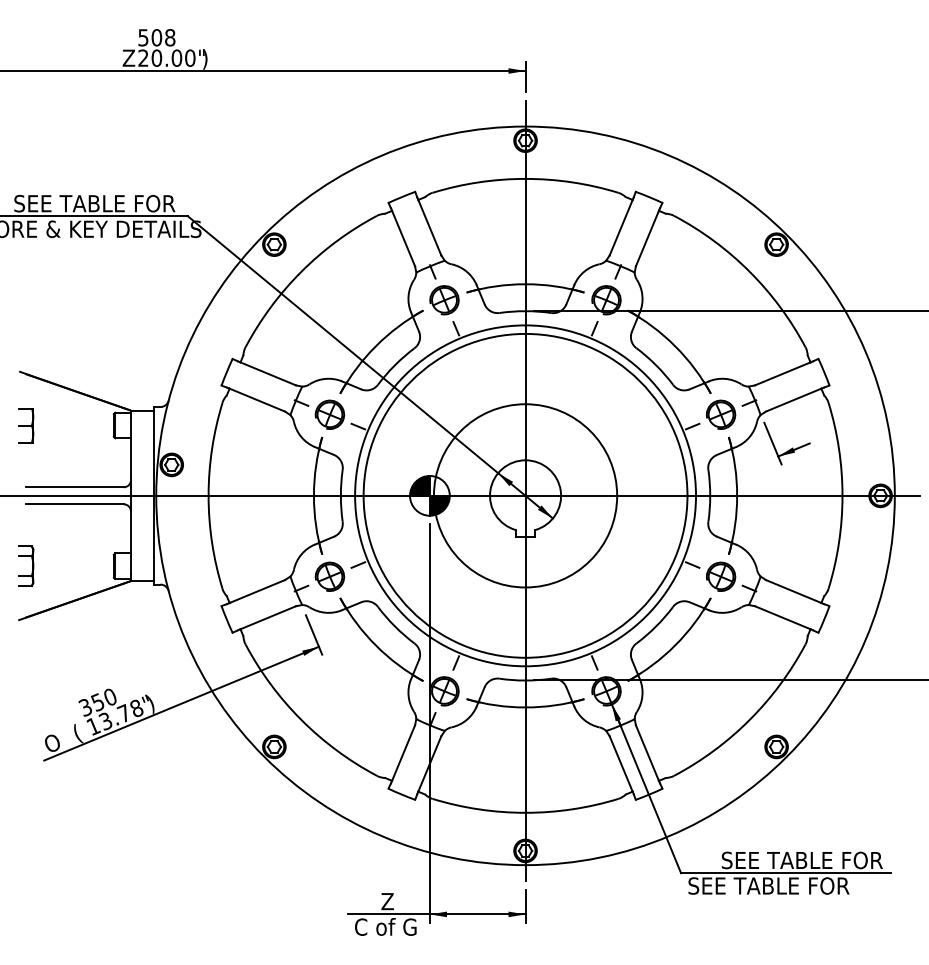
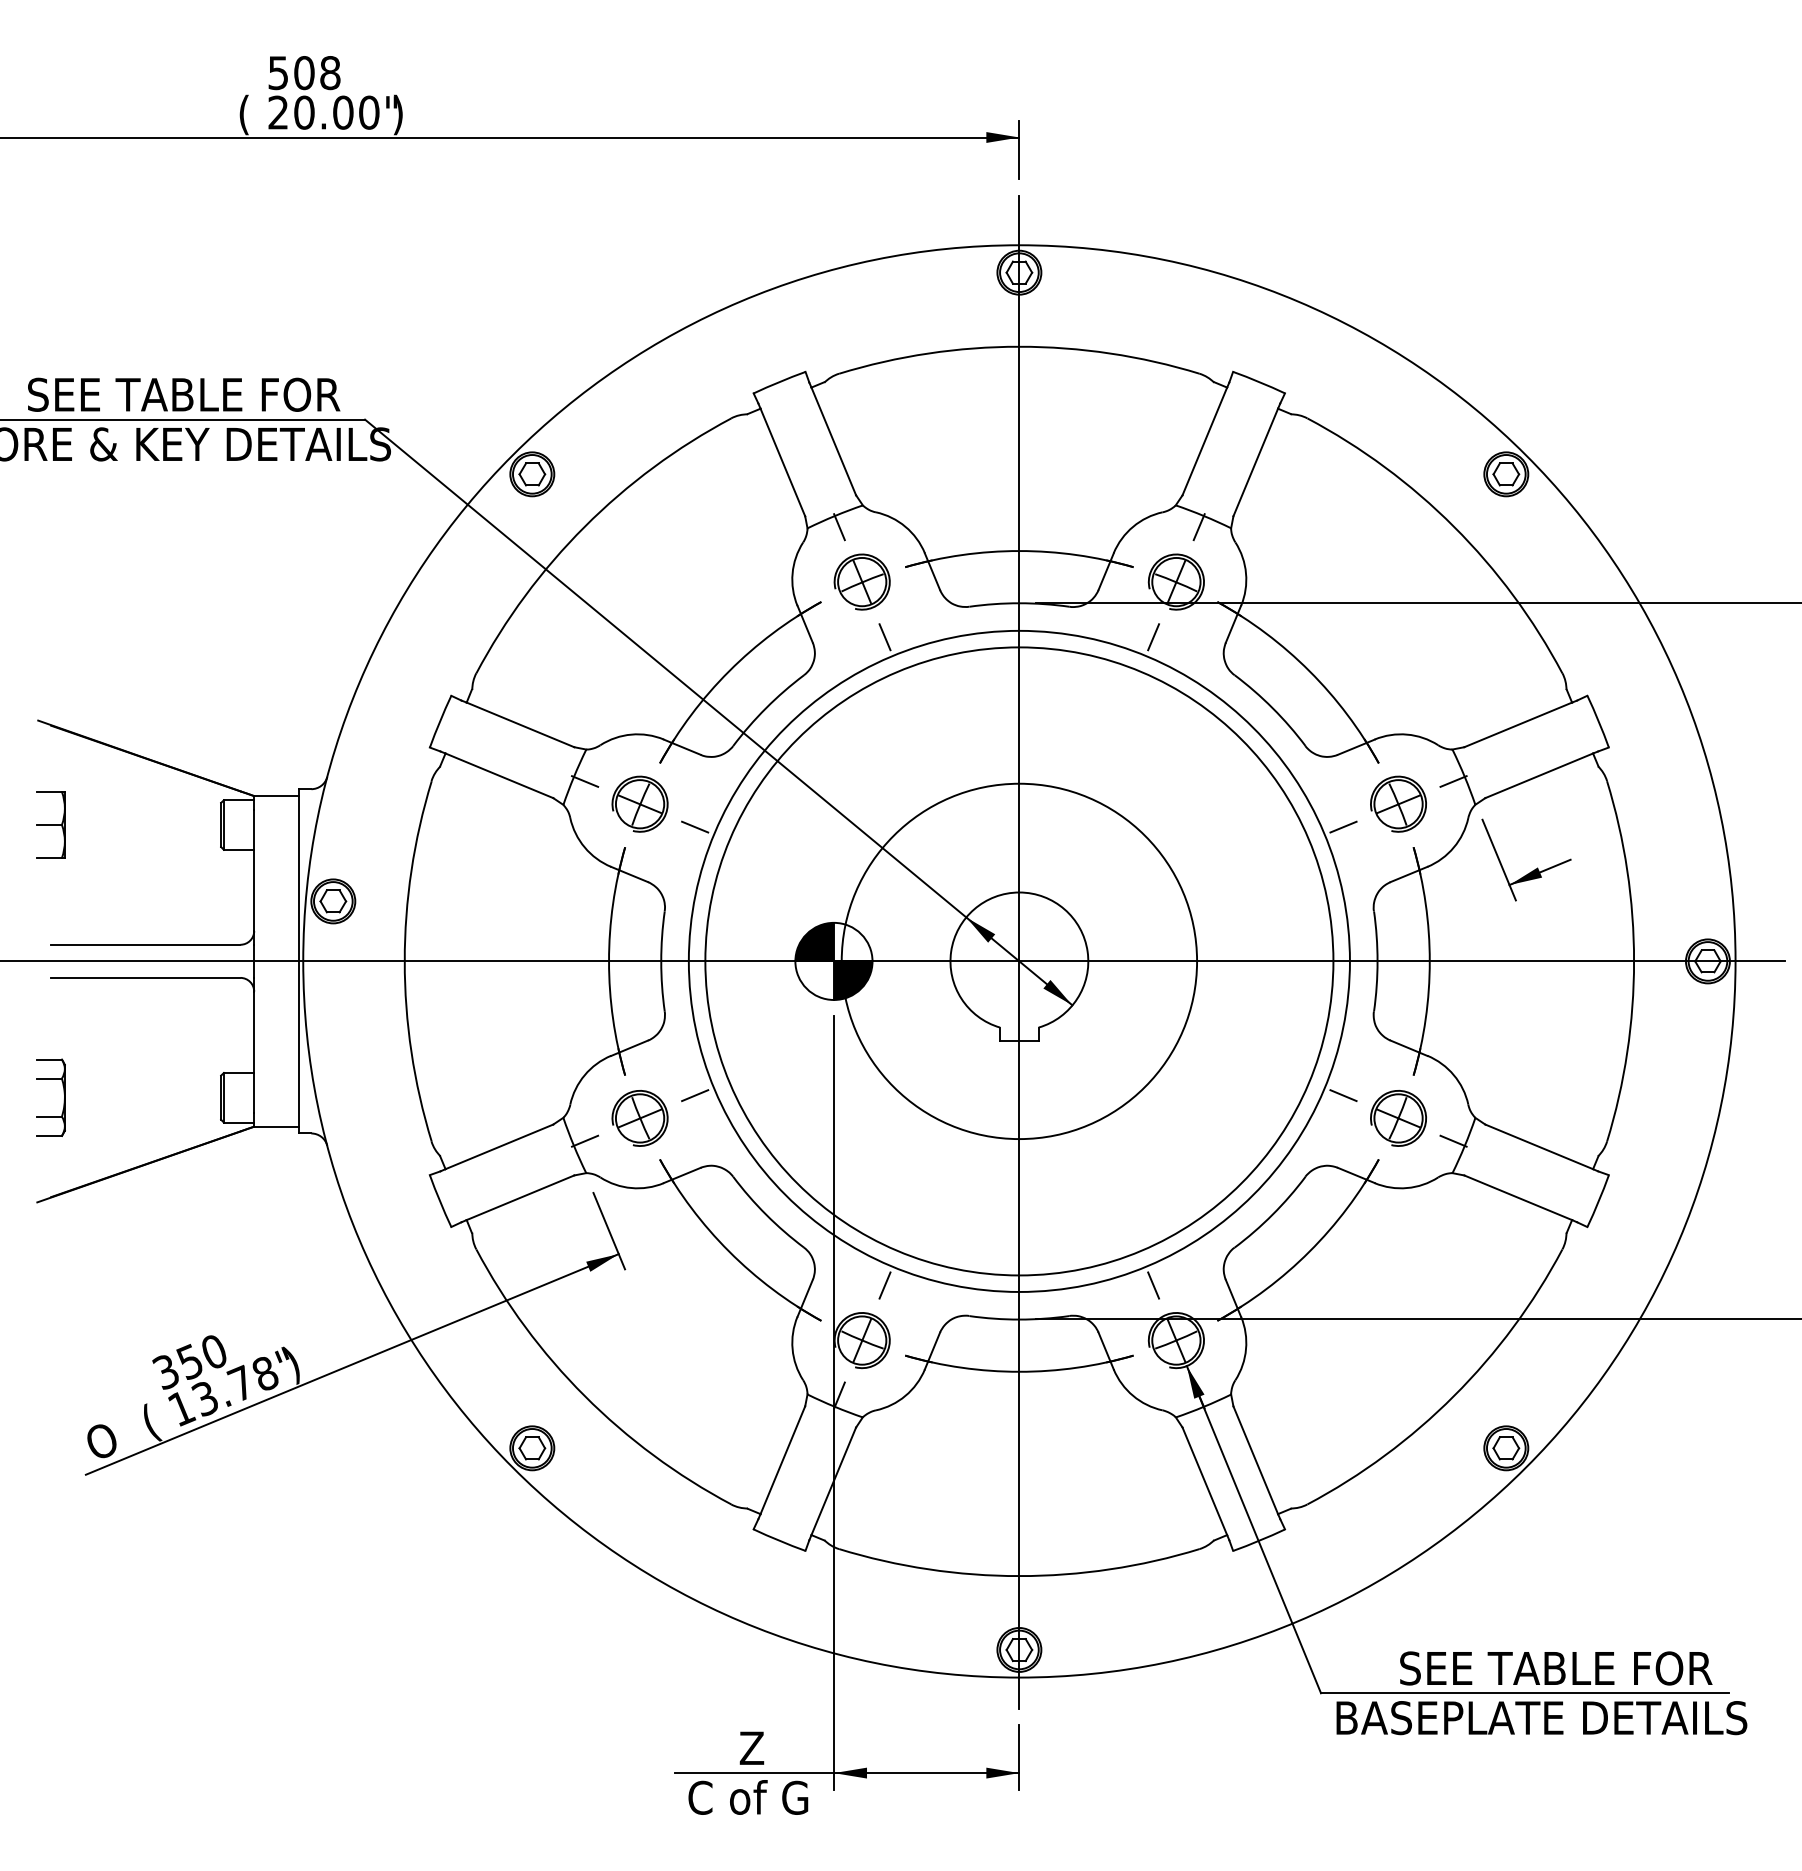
text: (128, 59) -> (249, 115), Z -> (
text: (794, 885) -> (1540, 1717), SEE TABLE FOR -> BASEPLATE DETAILS

